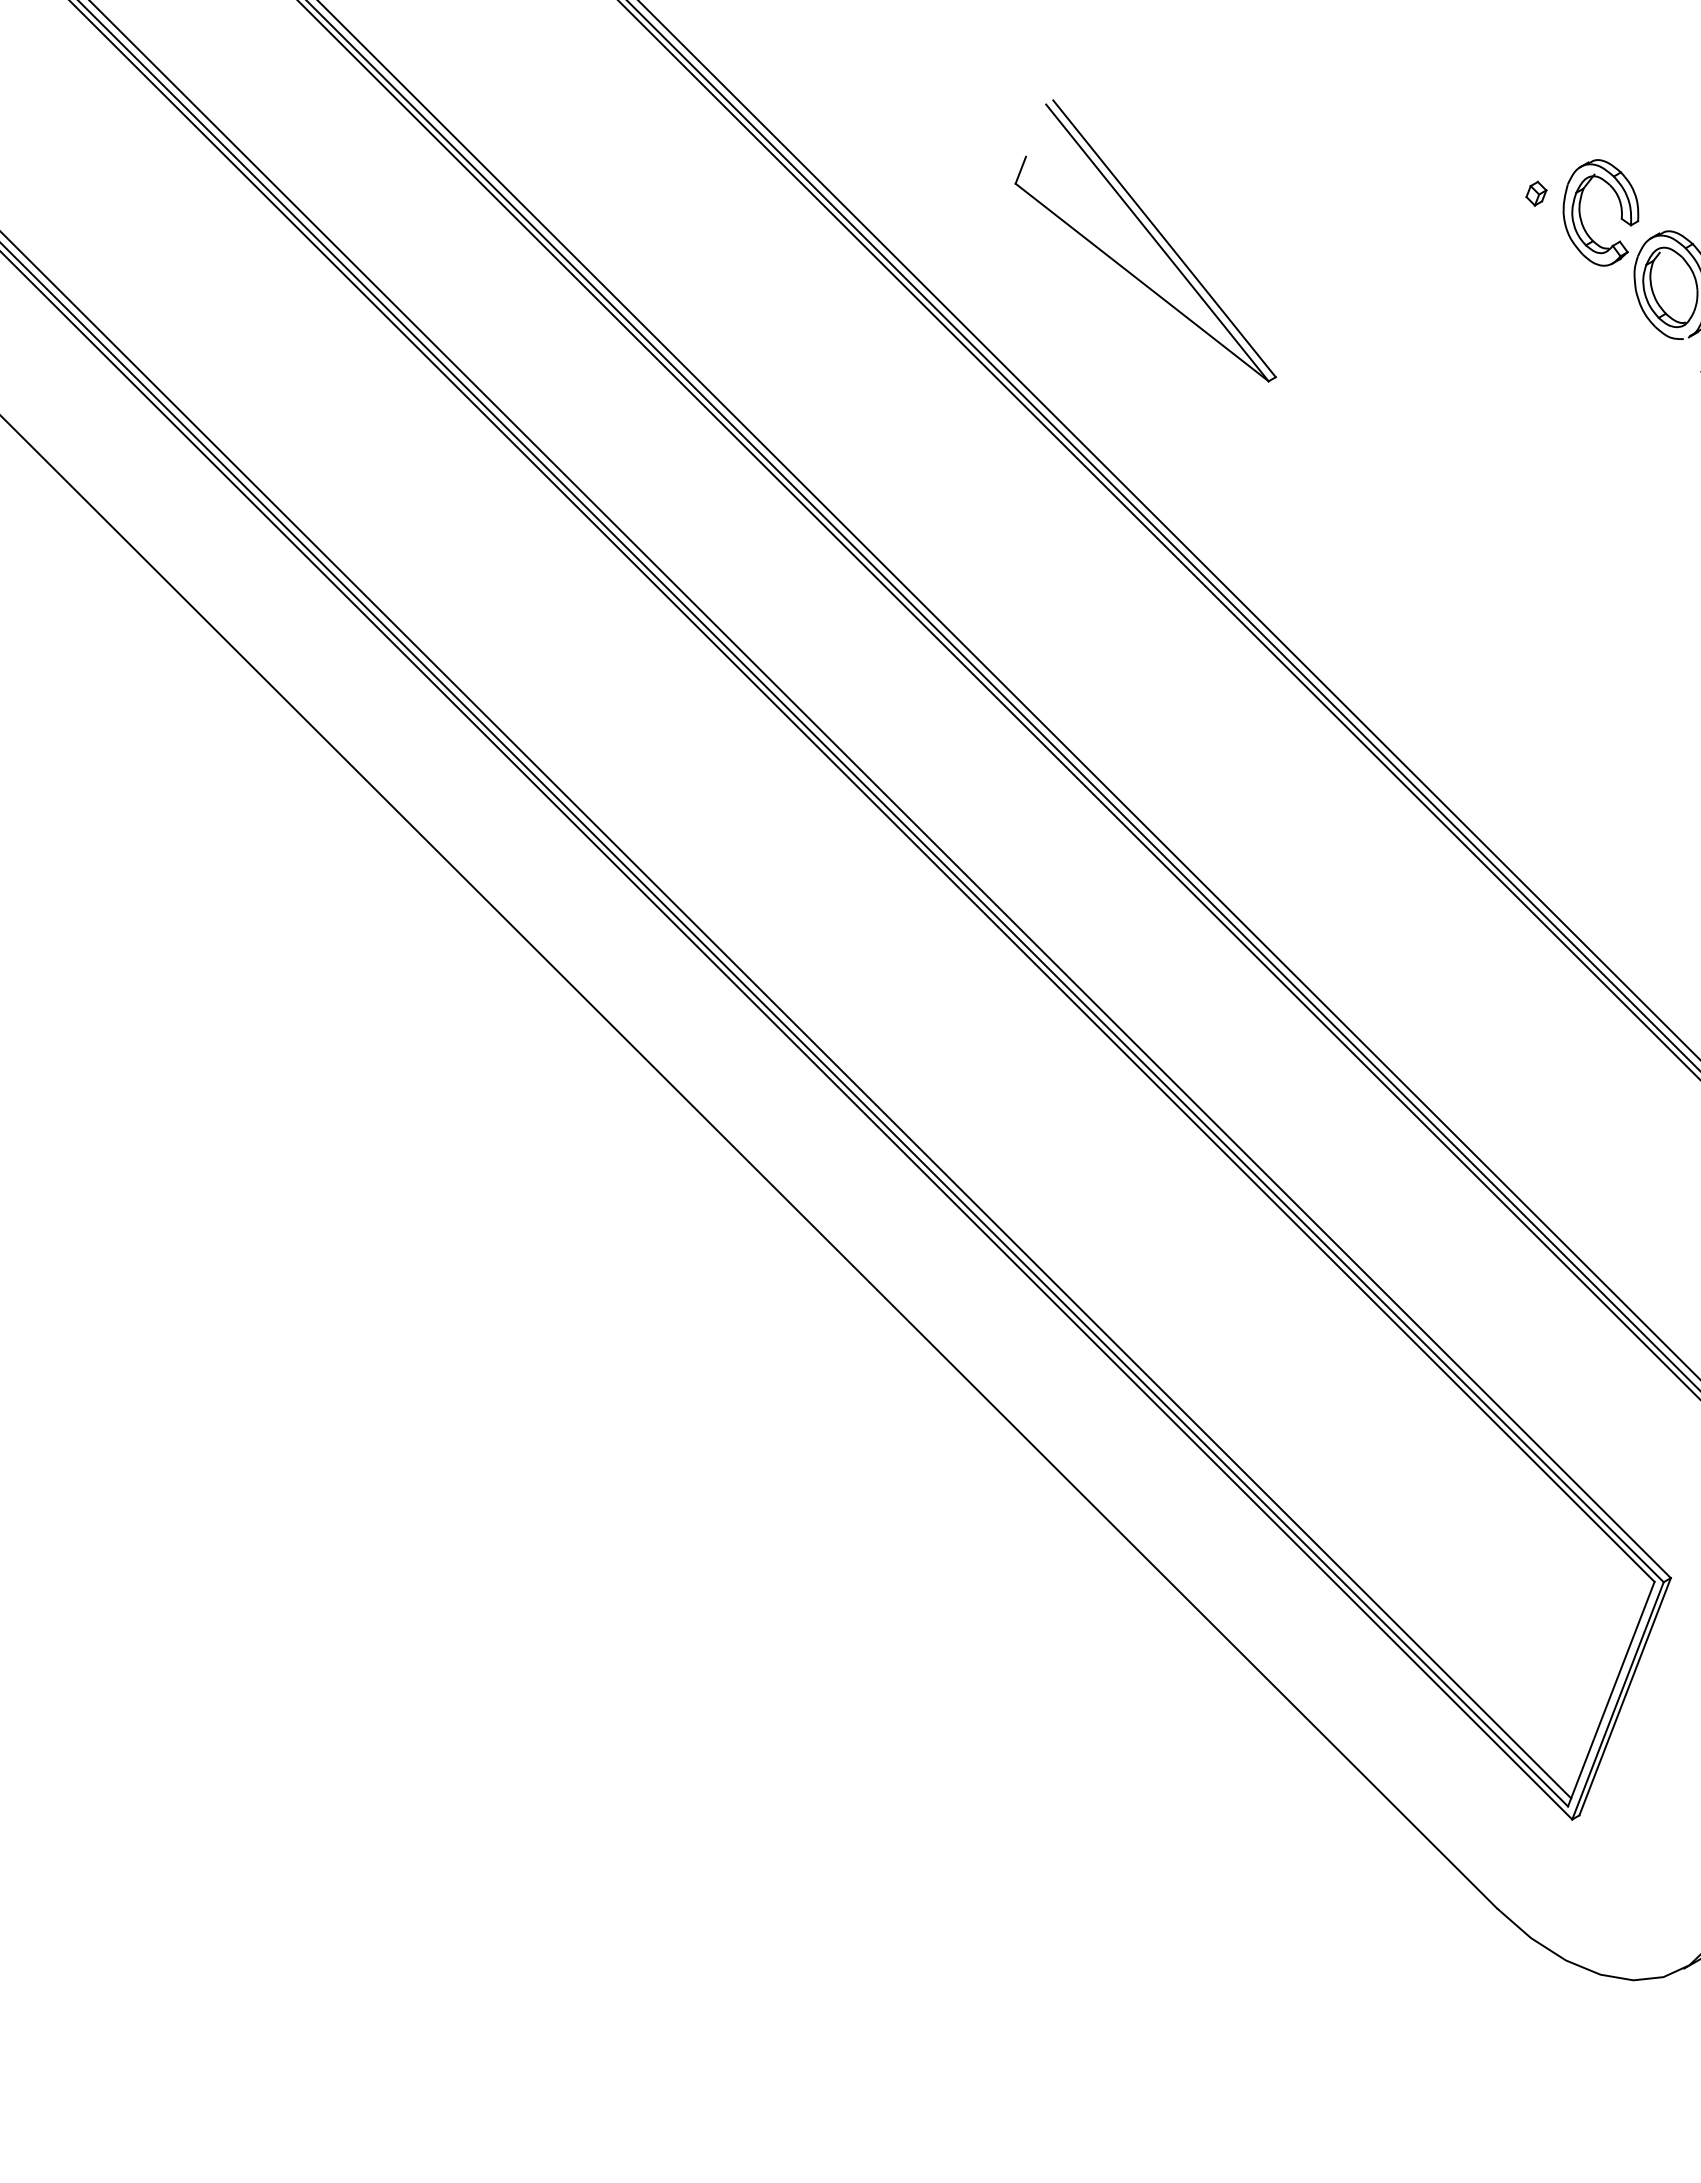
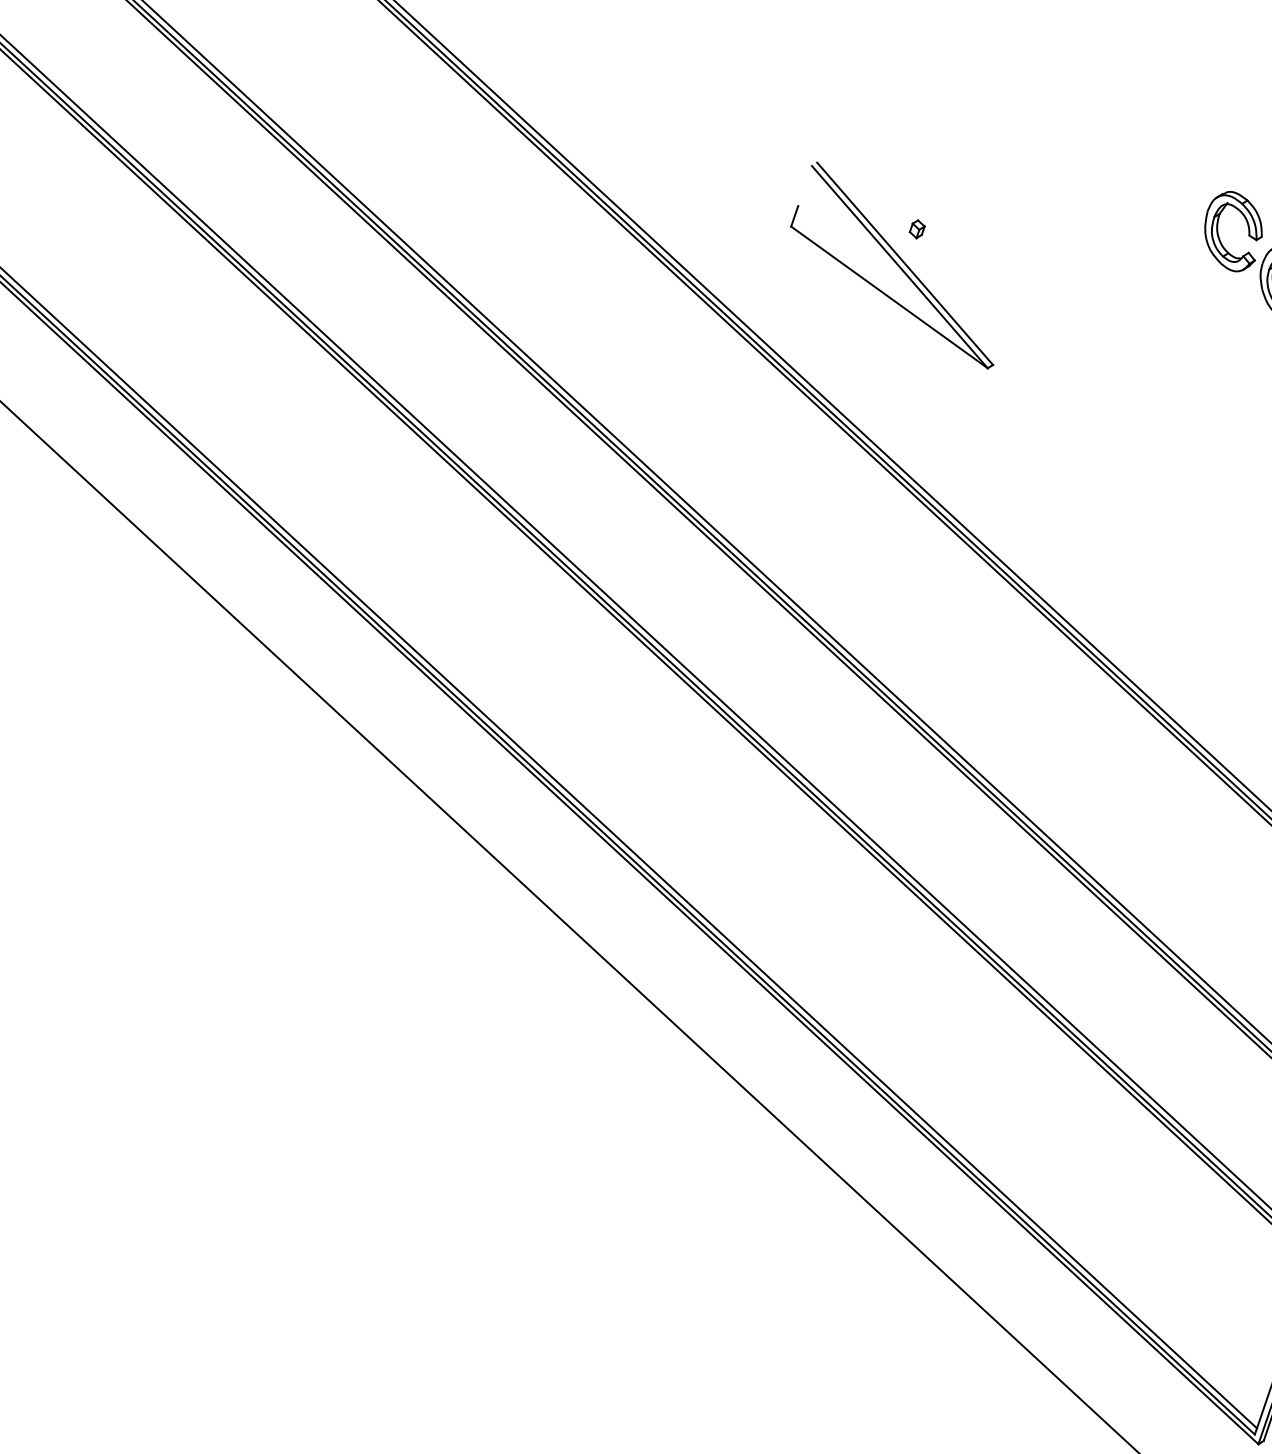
part: (1536, 193) -> (917, 229), moved

